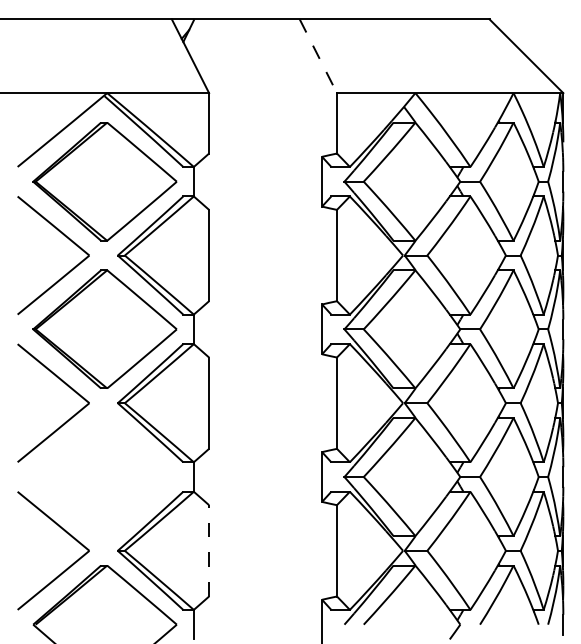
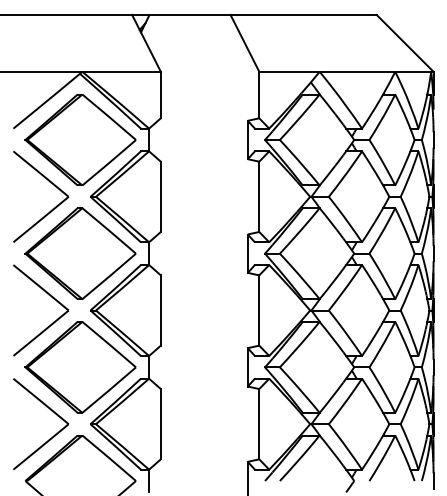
line: (318, 56) -> (245, 43), dashed -> solid
part: (104, 476) -> (80, 366), added
line: (209, 550) -> (161, 423), dashed -> solid

